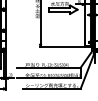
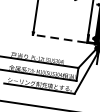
line: (61, 46) -> (58, 38), solid -> dashed

